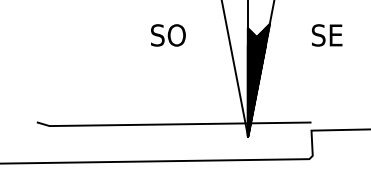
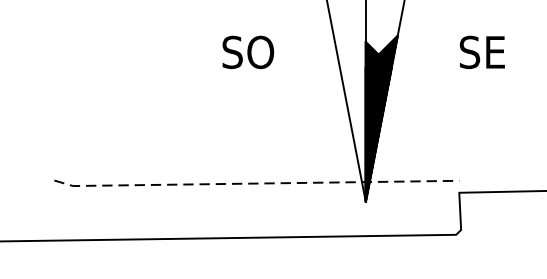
line: (173, 124) -> (255, 183), solid -> dashed

